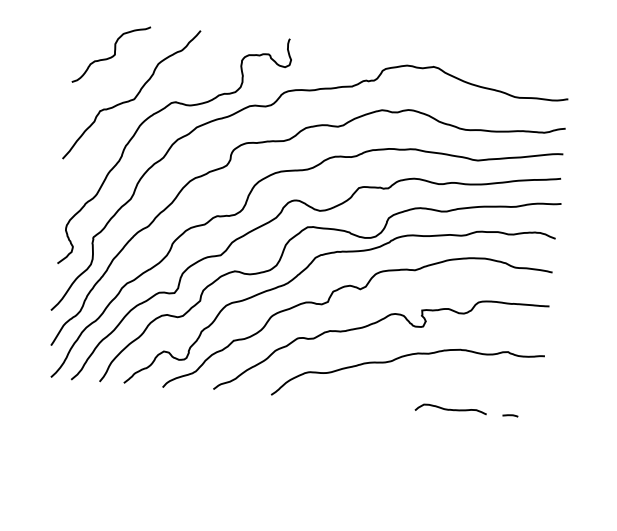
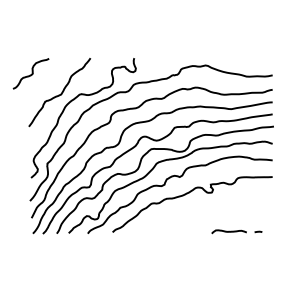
curve: (112, 54) -> (31, 73), moved
curve: (406, 358) -> (205, 208), removed

